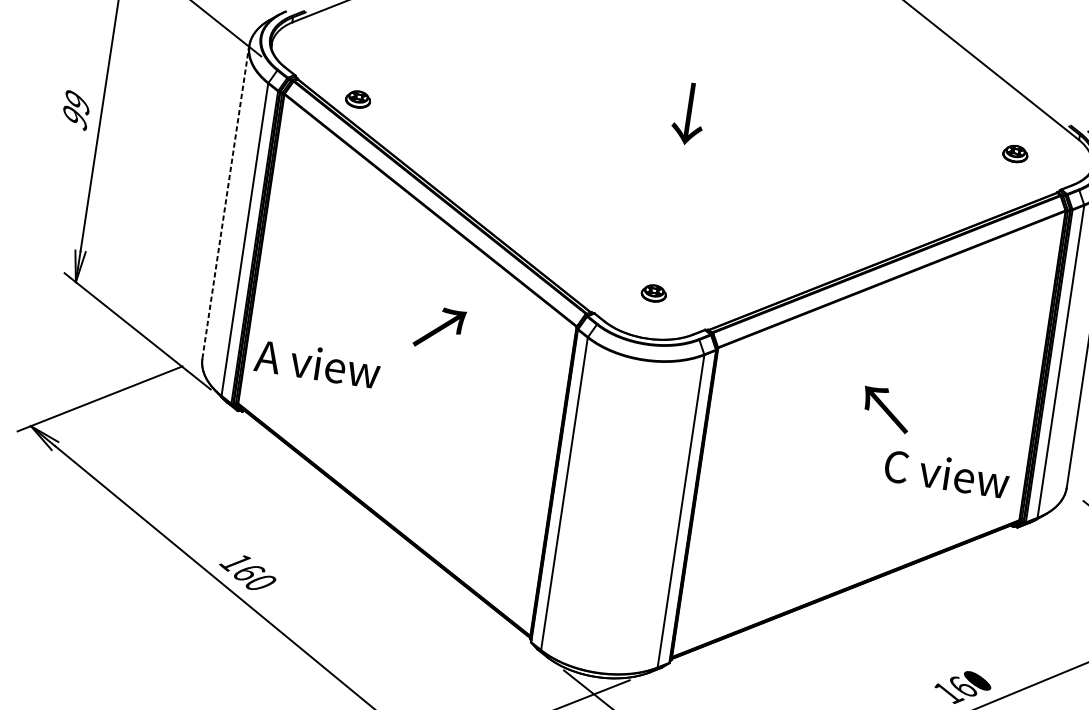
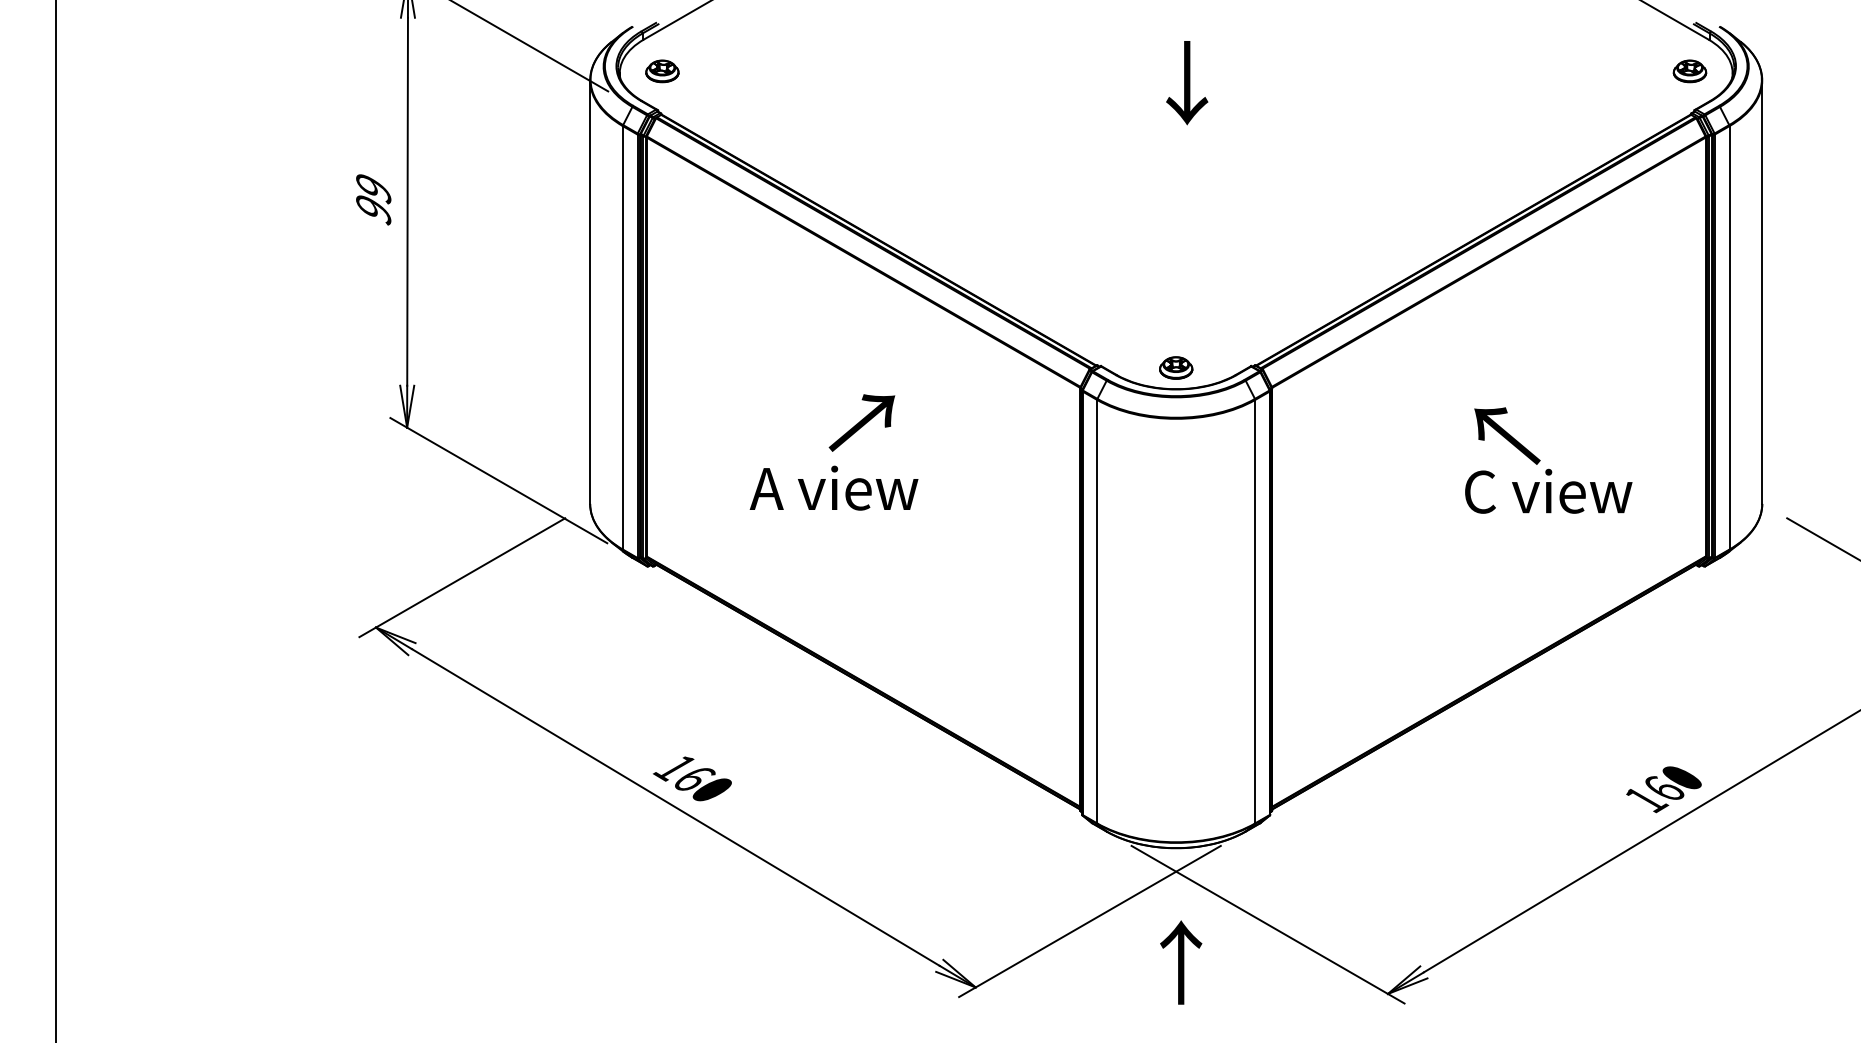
part: (358, 99) -> (662, 71), moved
part: (1015, 154) -> (1689, 71), moved
line: (225, 202) -> (590, 292), dashed -> solid
part: (654, 293) -> (1176, 367), moved
text: (439, 328) -> (861, 422), moved
text: (317, 363) -> (833, 487), moved
text: (946, 473) -> (1548, 490), moved

